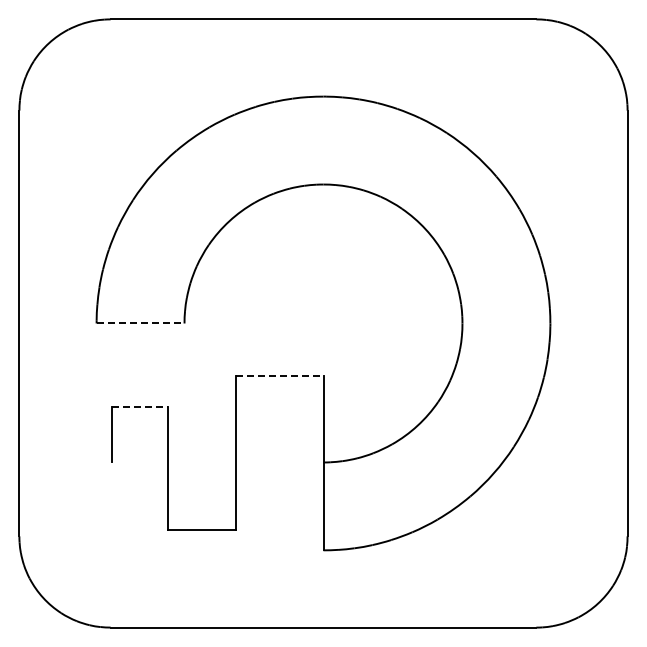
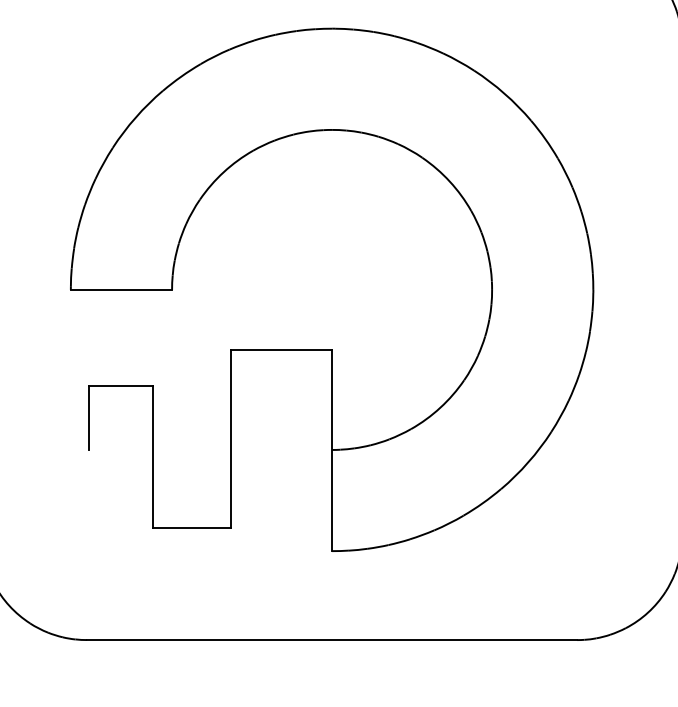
line: (140, 323) -> (121, 289), dashed -> solid
line: (279, 375) -> (281, 349), dashed -> solid
line: (139, 406) -> (120, 385), dashed -> solid

